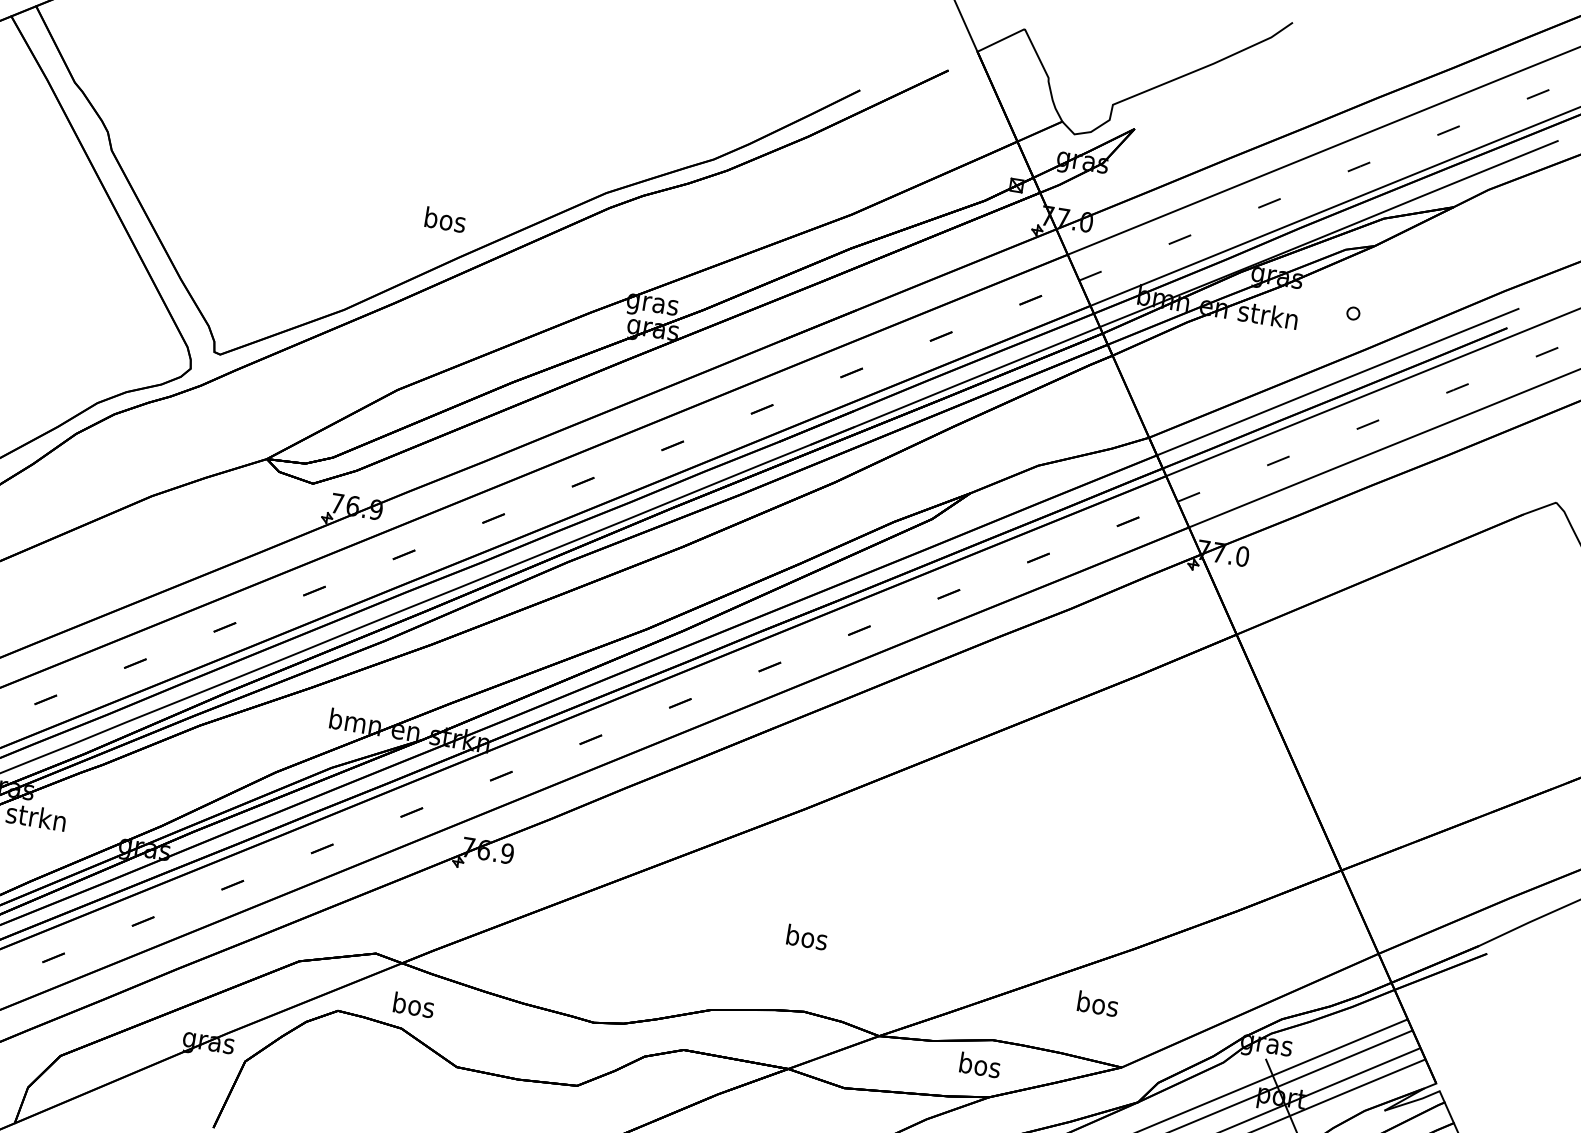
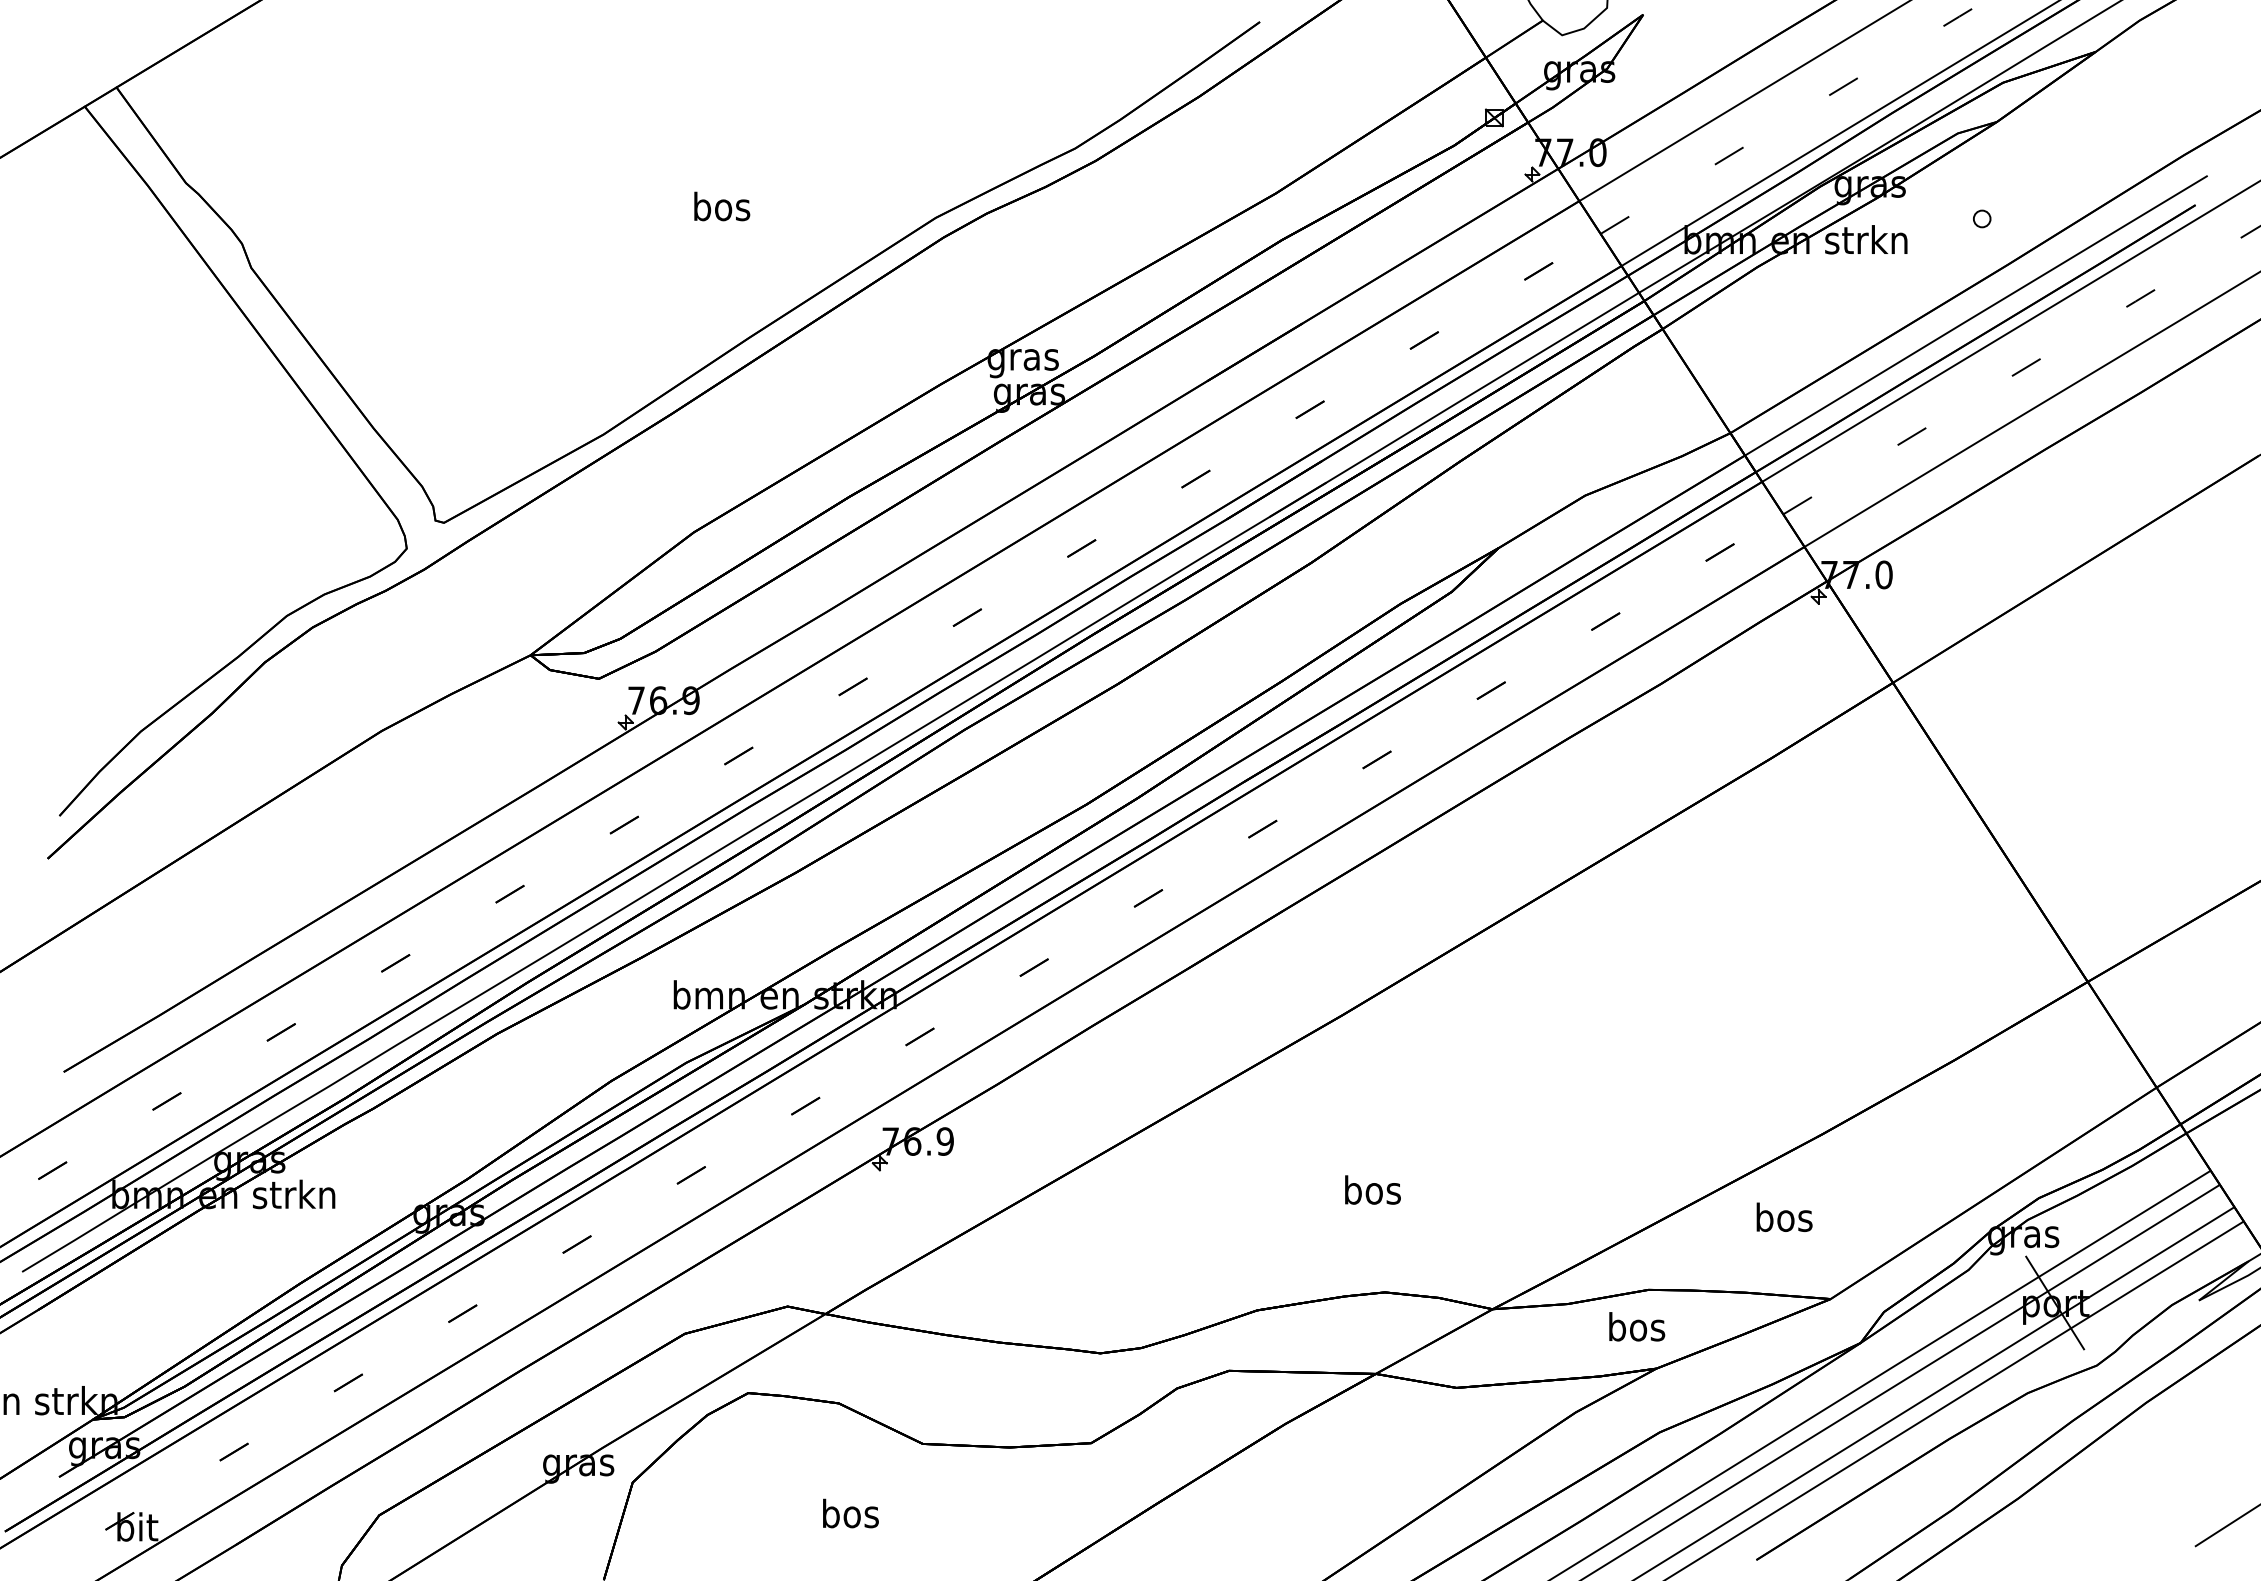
text: (445, 219) -> (722, 206), moved
text: (413, 1005) -> (850, 1513), moved

